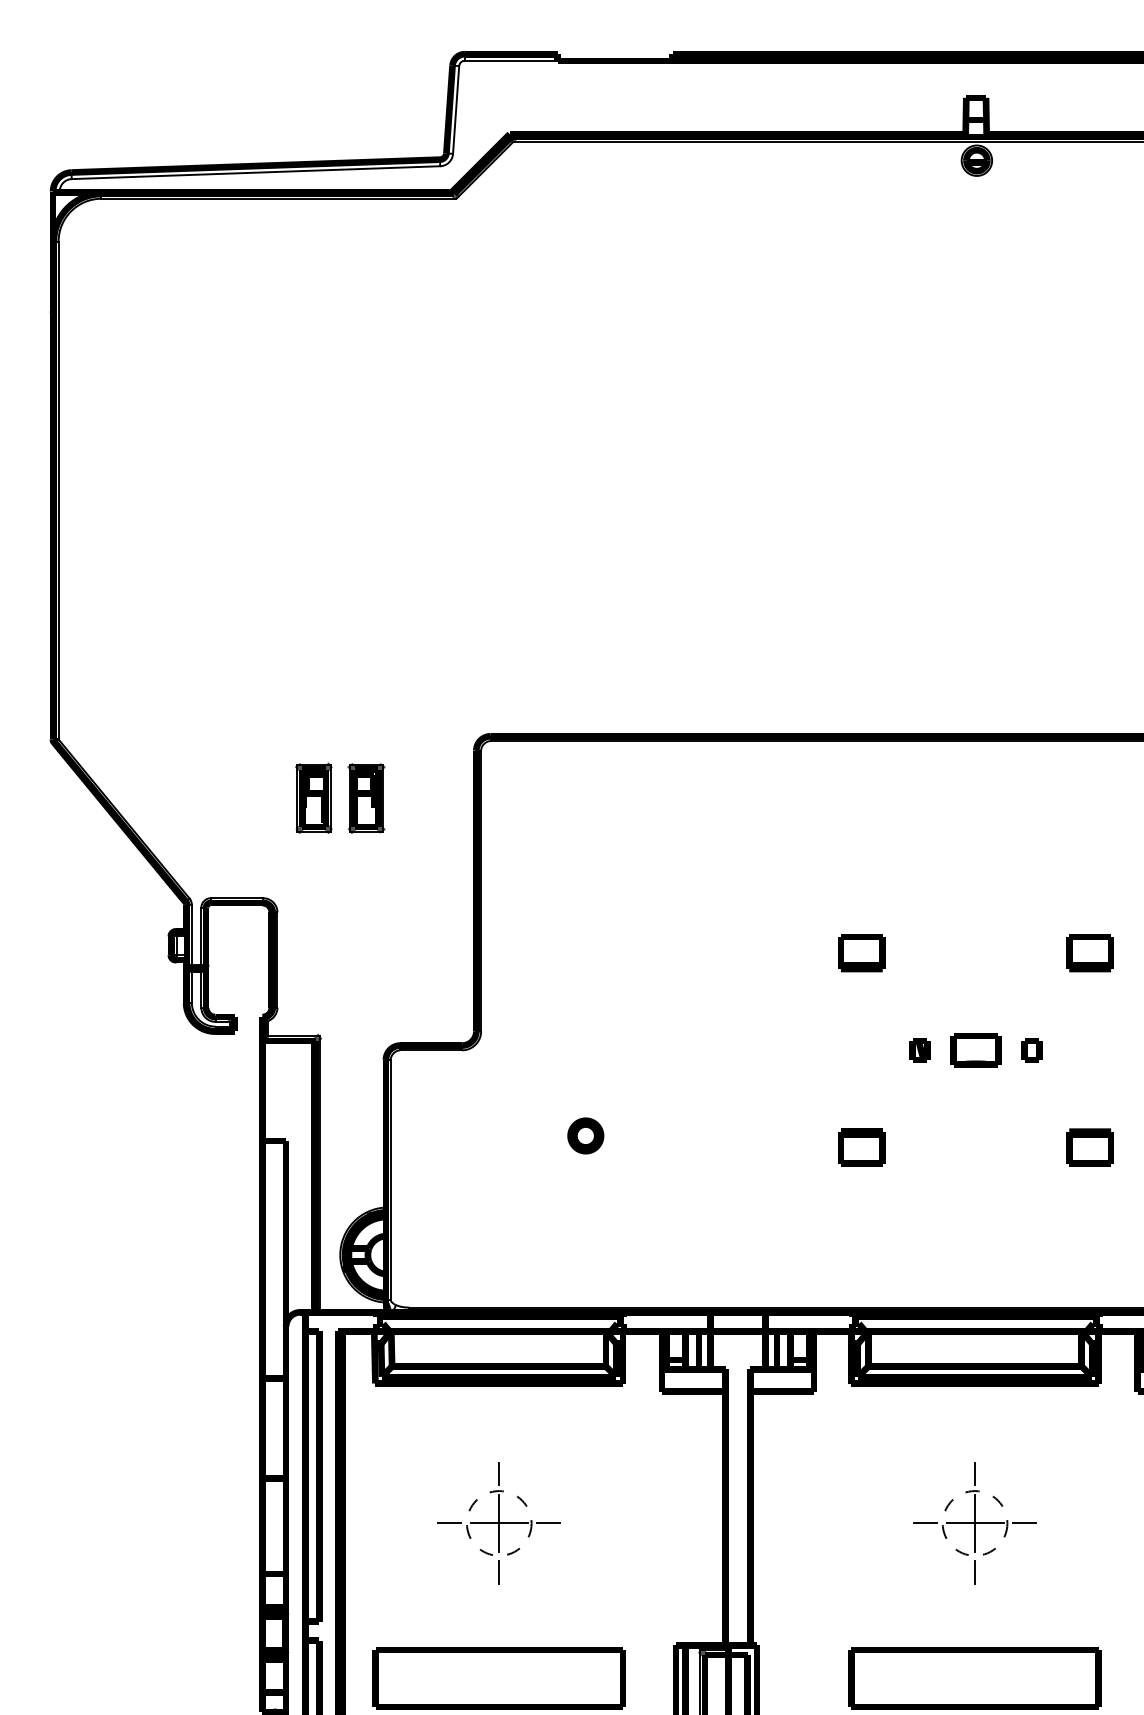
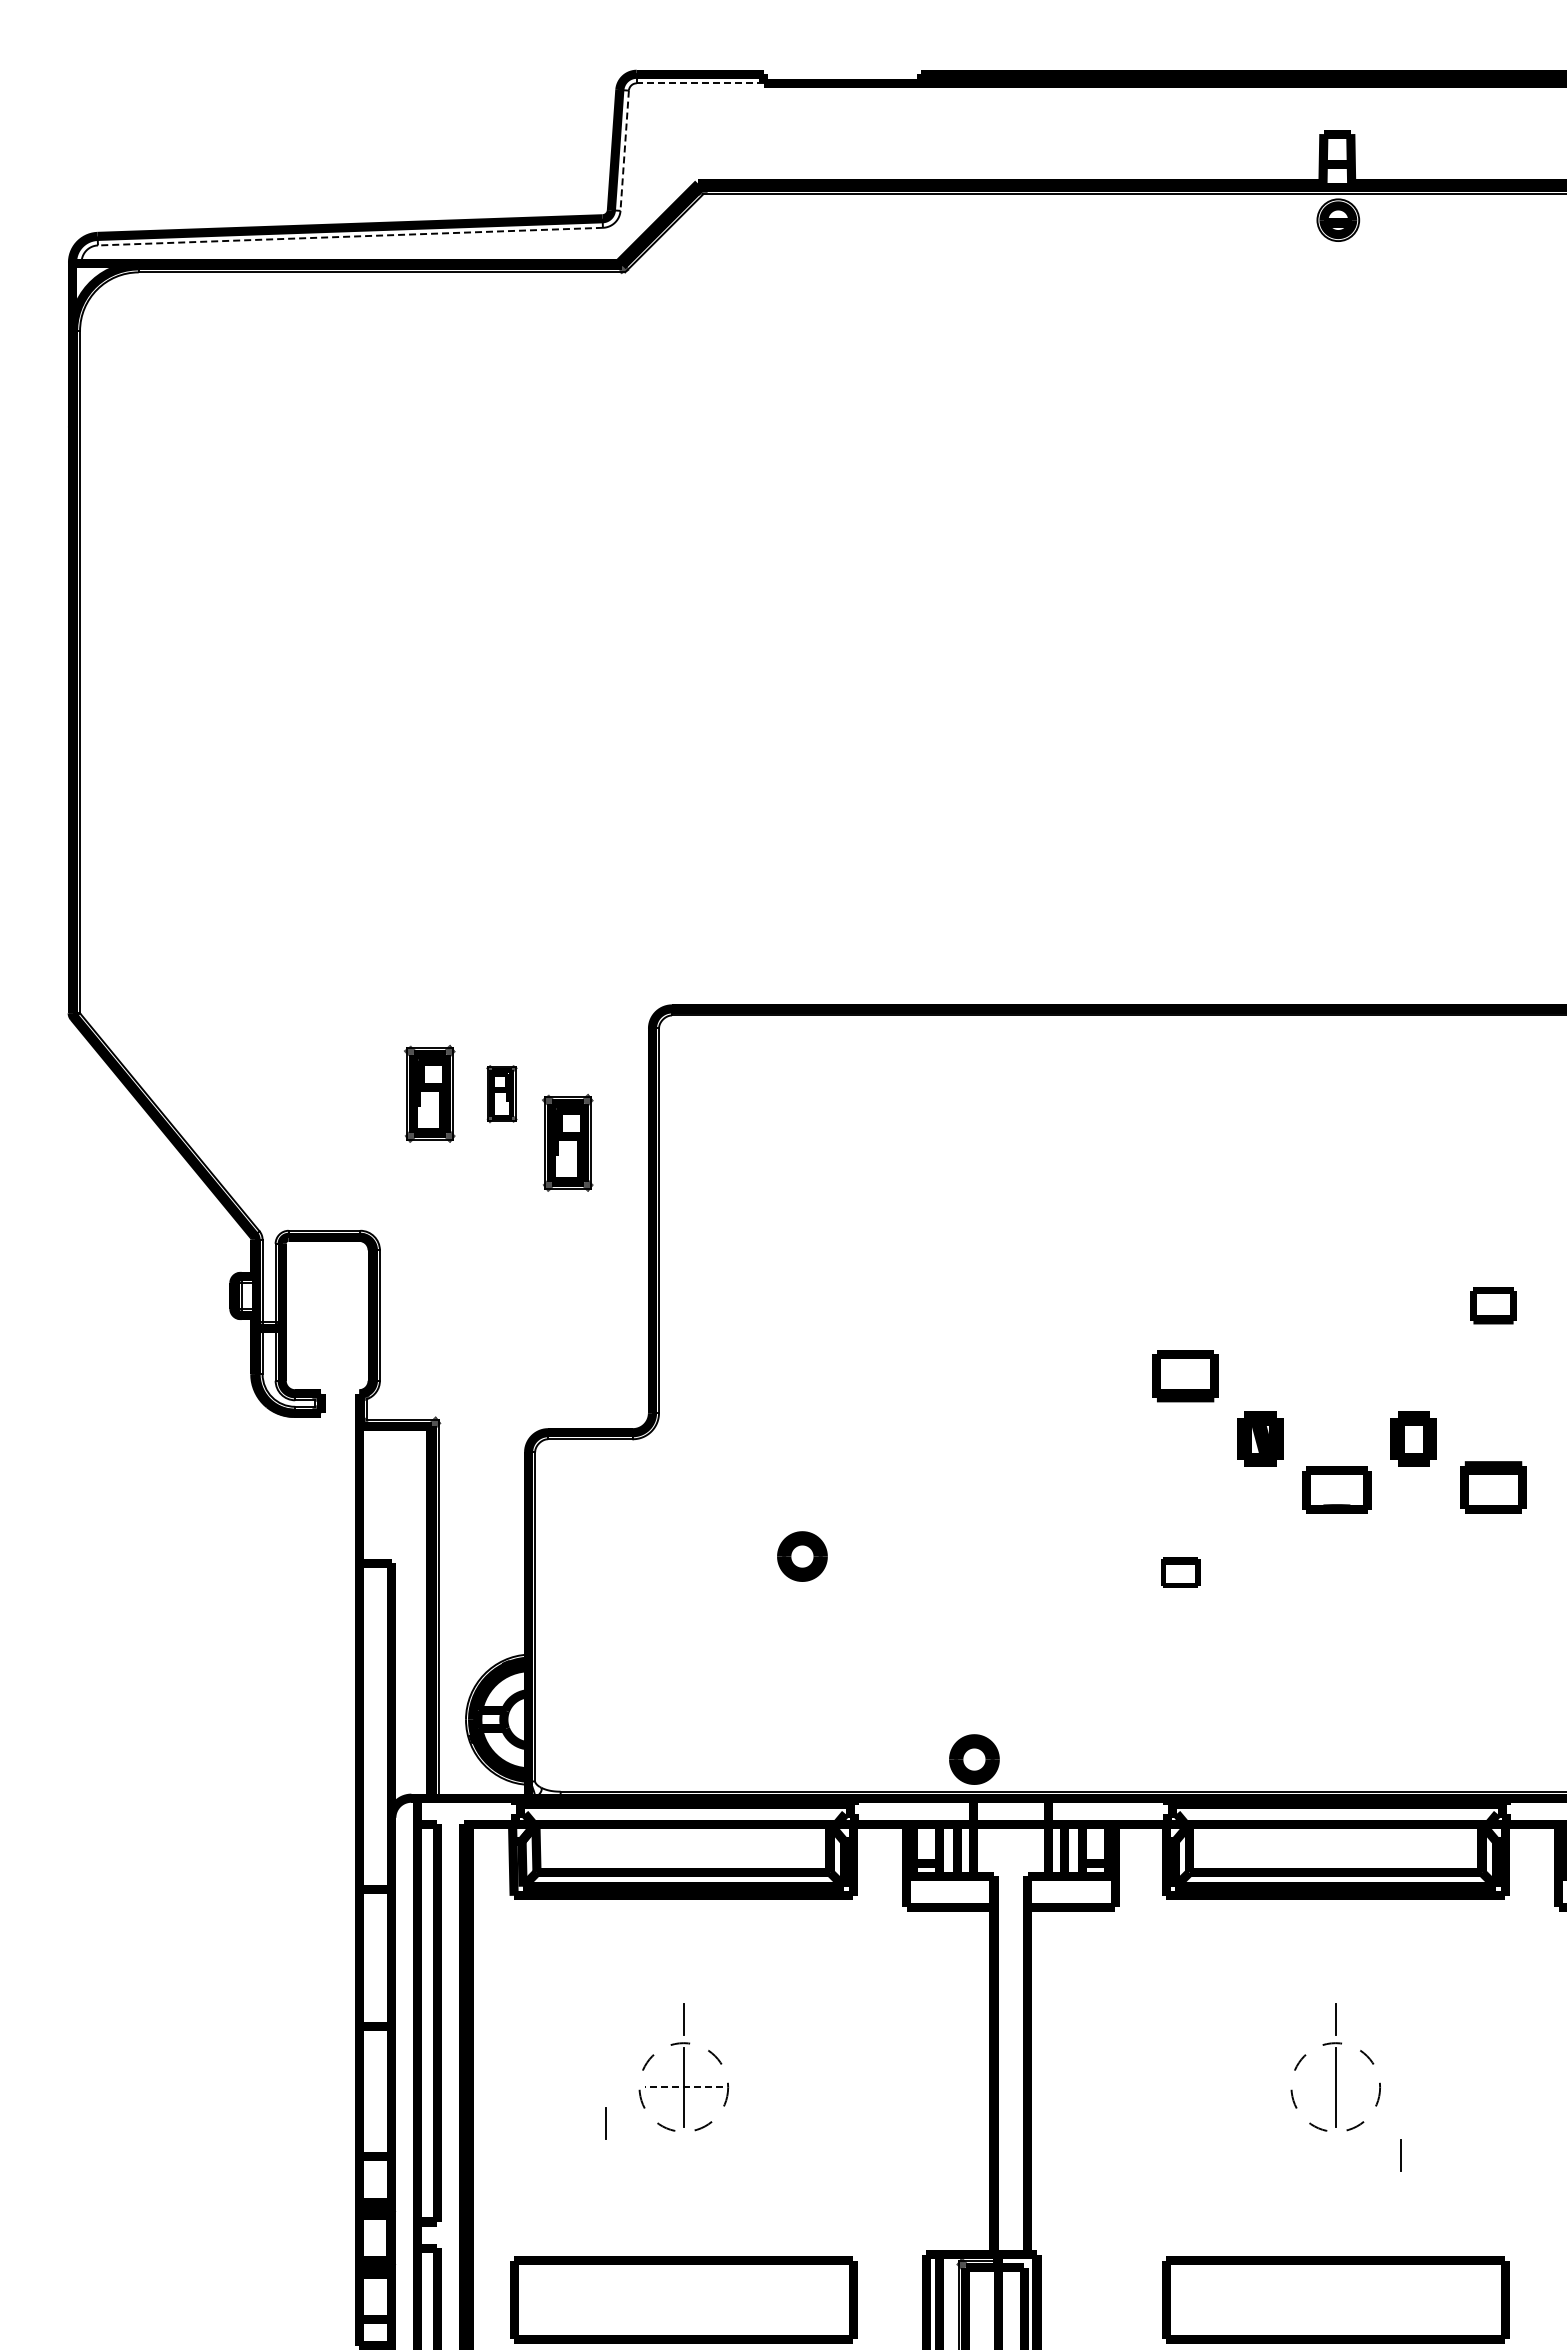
line: (510, 60) -> (699, 83), solid -> dashed
line: (455, 110) -> (624, 151), solid -> dashed
line: (255, 172) -> (350, 236), solid -> dashed
part: (366, 798) -> (501, 1093), size x0.6
part: (414, 833) -> (567, 1142), added
part: (1090, 952) -> (1493, 1305), size x0.7
part: (861, 953) -> (1185, 1376), moved
part: (975, 1049) -> (1336, 1489), moved
part: (920, 1050) -> (1260, 1439), size x1.6
part: (1031, 1050) -> (1413, 1439), size x1.6
part: (861, 1147) -> (1180, 1572), size x0.6
part: (1090, 1147) -> (1493, 1487), moved
part: (711, 1284) -> (974, 1759), added
line: (449, 1523) -> (615, 2087), removed
line: (499, 1523) -> (683, 2087), solid -> dashed
line: (548, 1523) -> (751, 2087), removed
line: (925, 1523) -> (1267, 2087), removed
line: (974, 1523) -> (1335, 2087), removed
line: (1024, 1523) -> (1403, 2087), removed
line: (499, 1573) -> (605, 2123), moved
line: (974, 1573) -> (1400, 2155), moved

